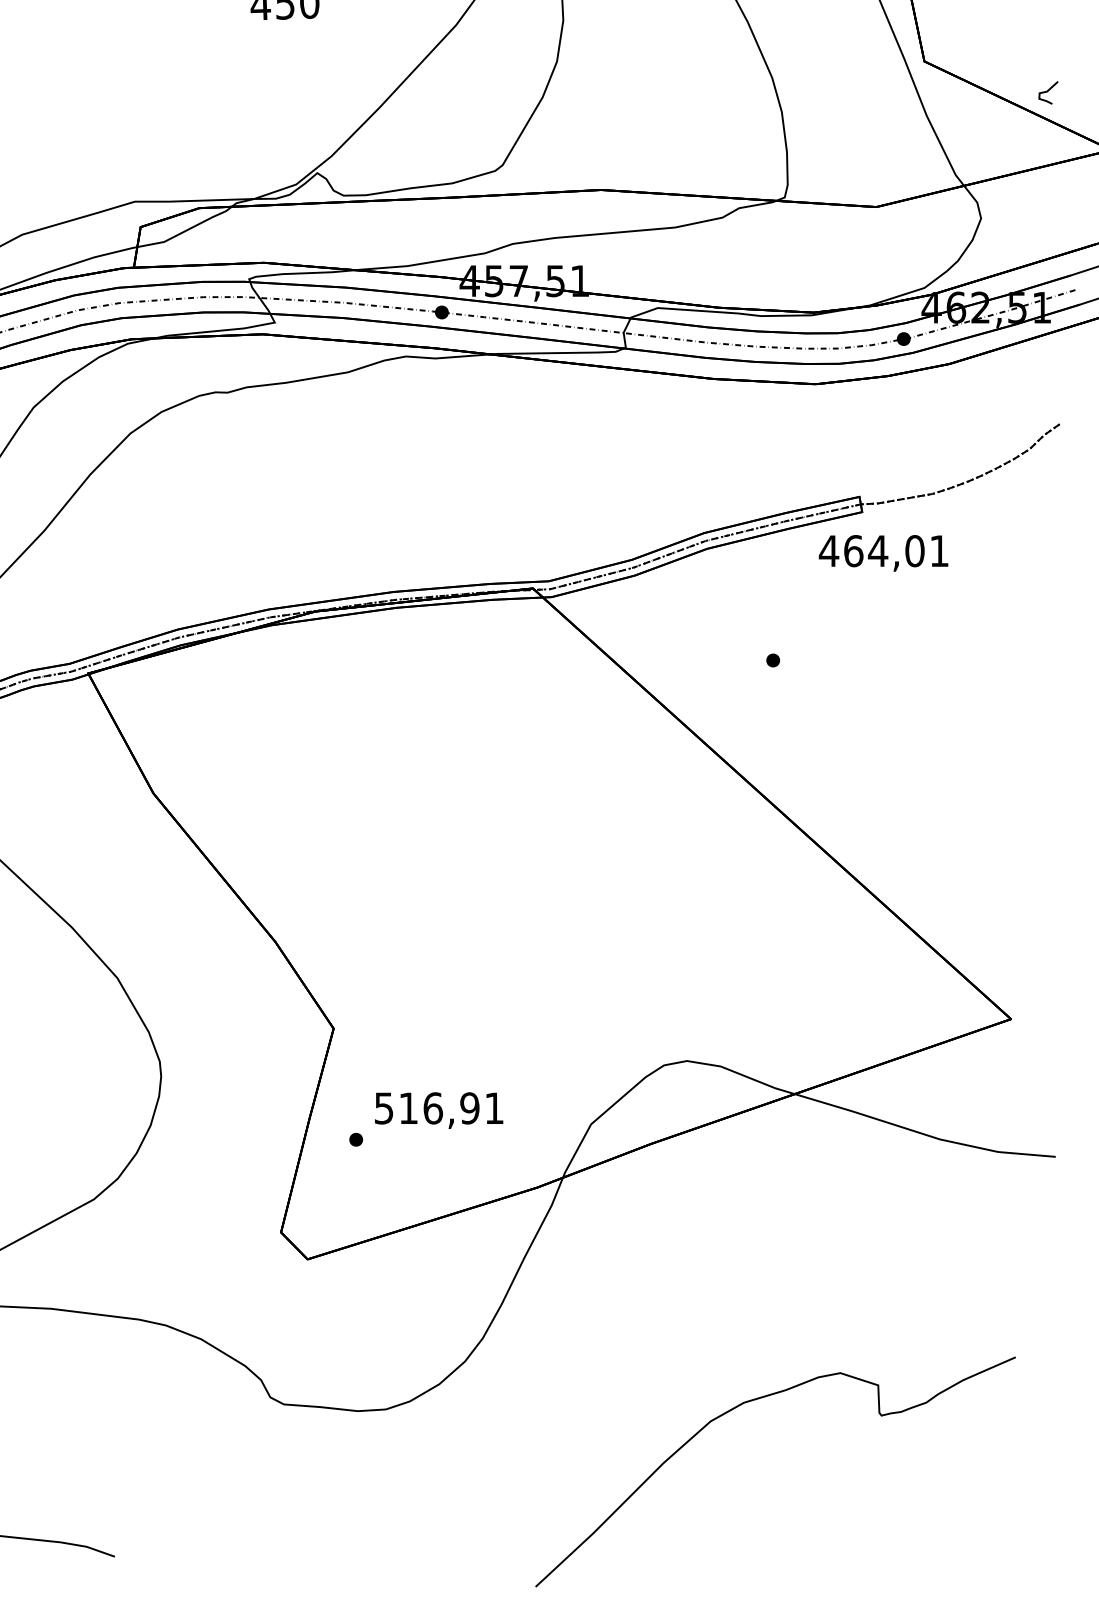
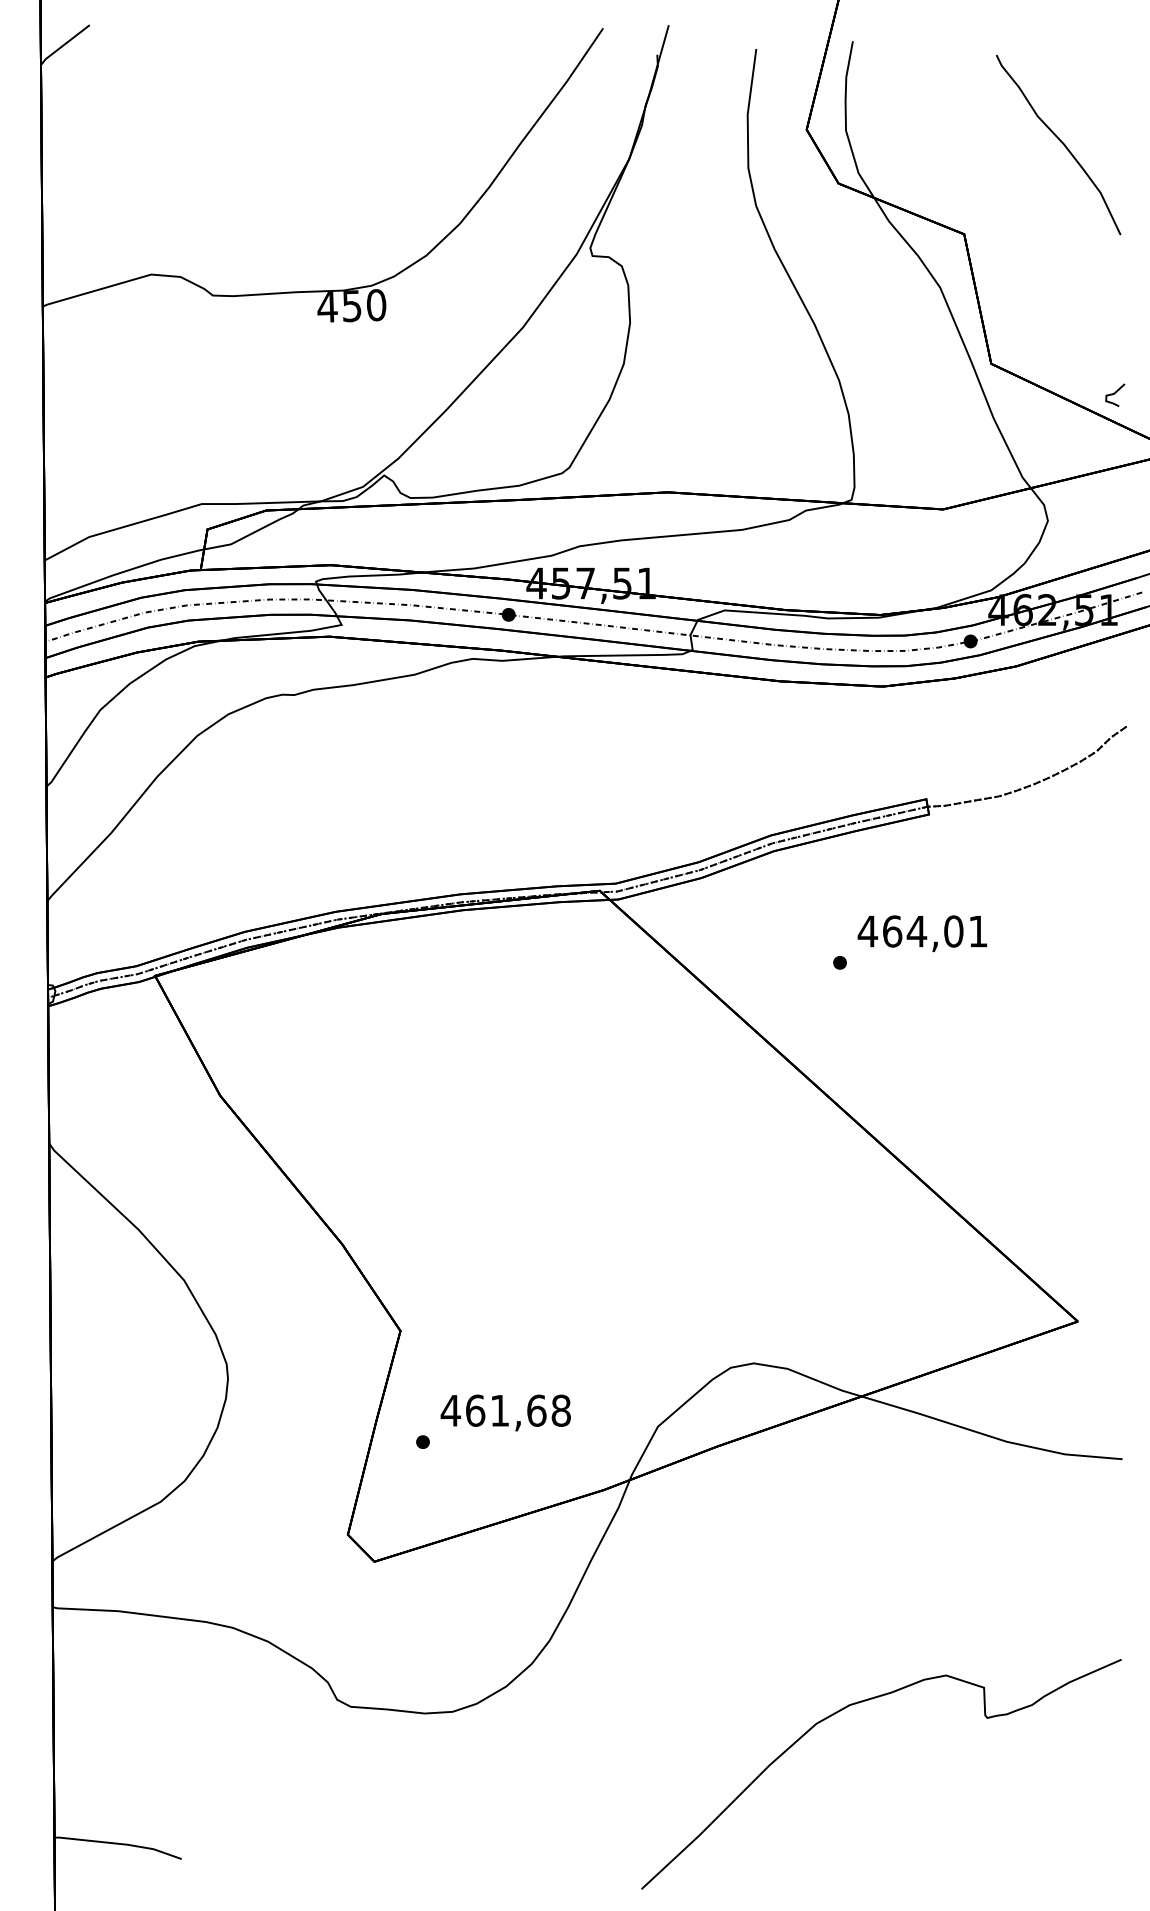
text: (882, 553) -> (921, 933), moved
text: (438, 1108) -> (505, 1410), 516,91 -> 461,68
curve: (753, 1401) -> (859, 1703), moved

